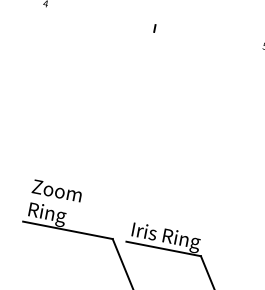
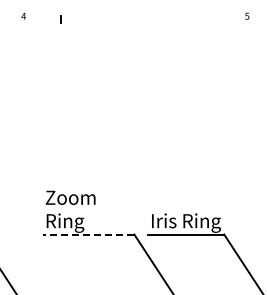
line: (154, 28) -> (60, 19), moved
line: (67, 230) -> (88, 234), solid -> dashed

